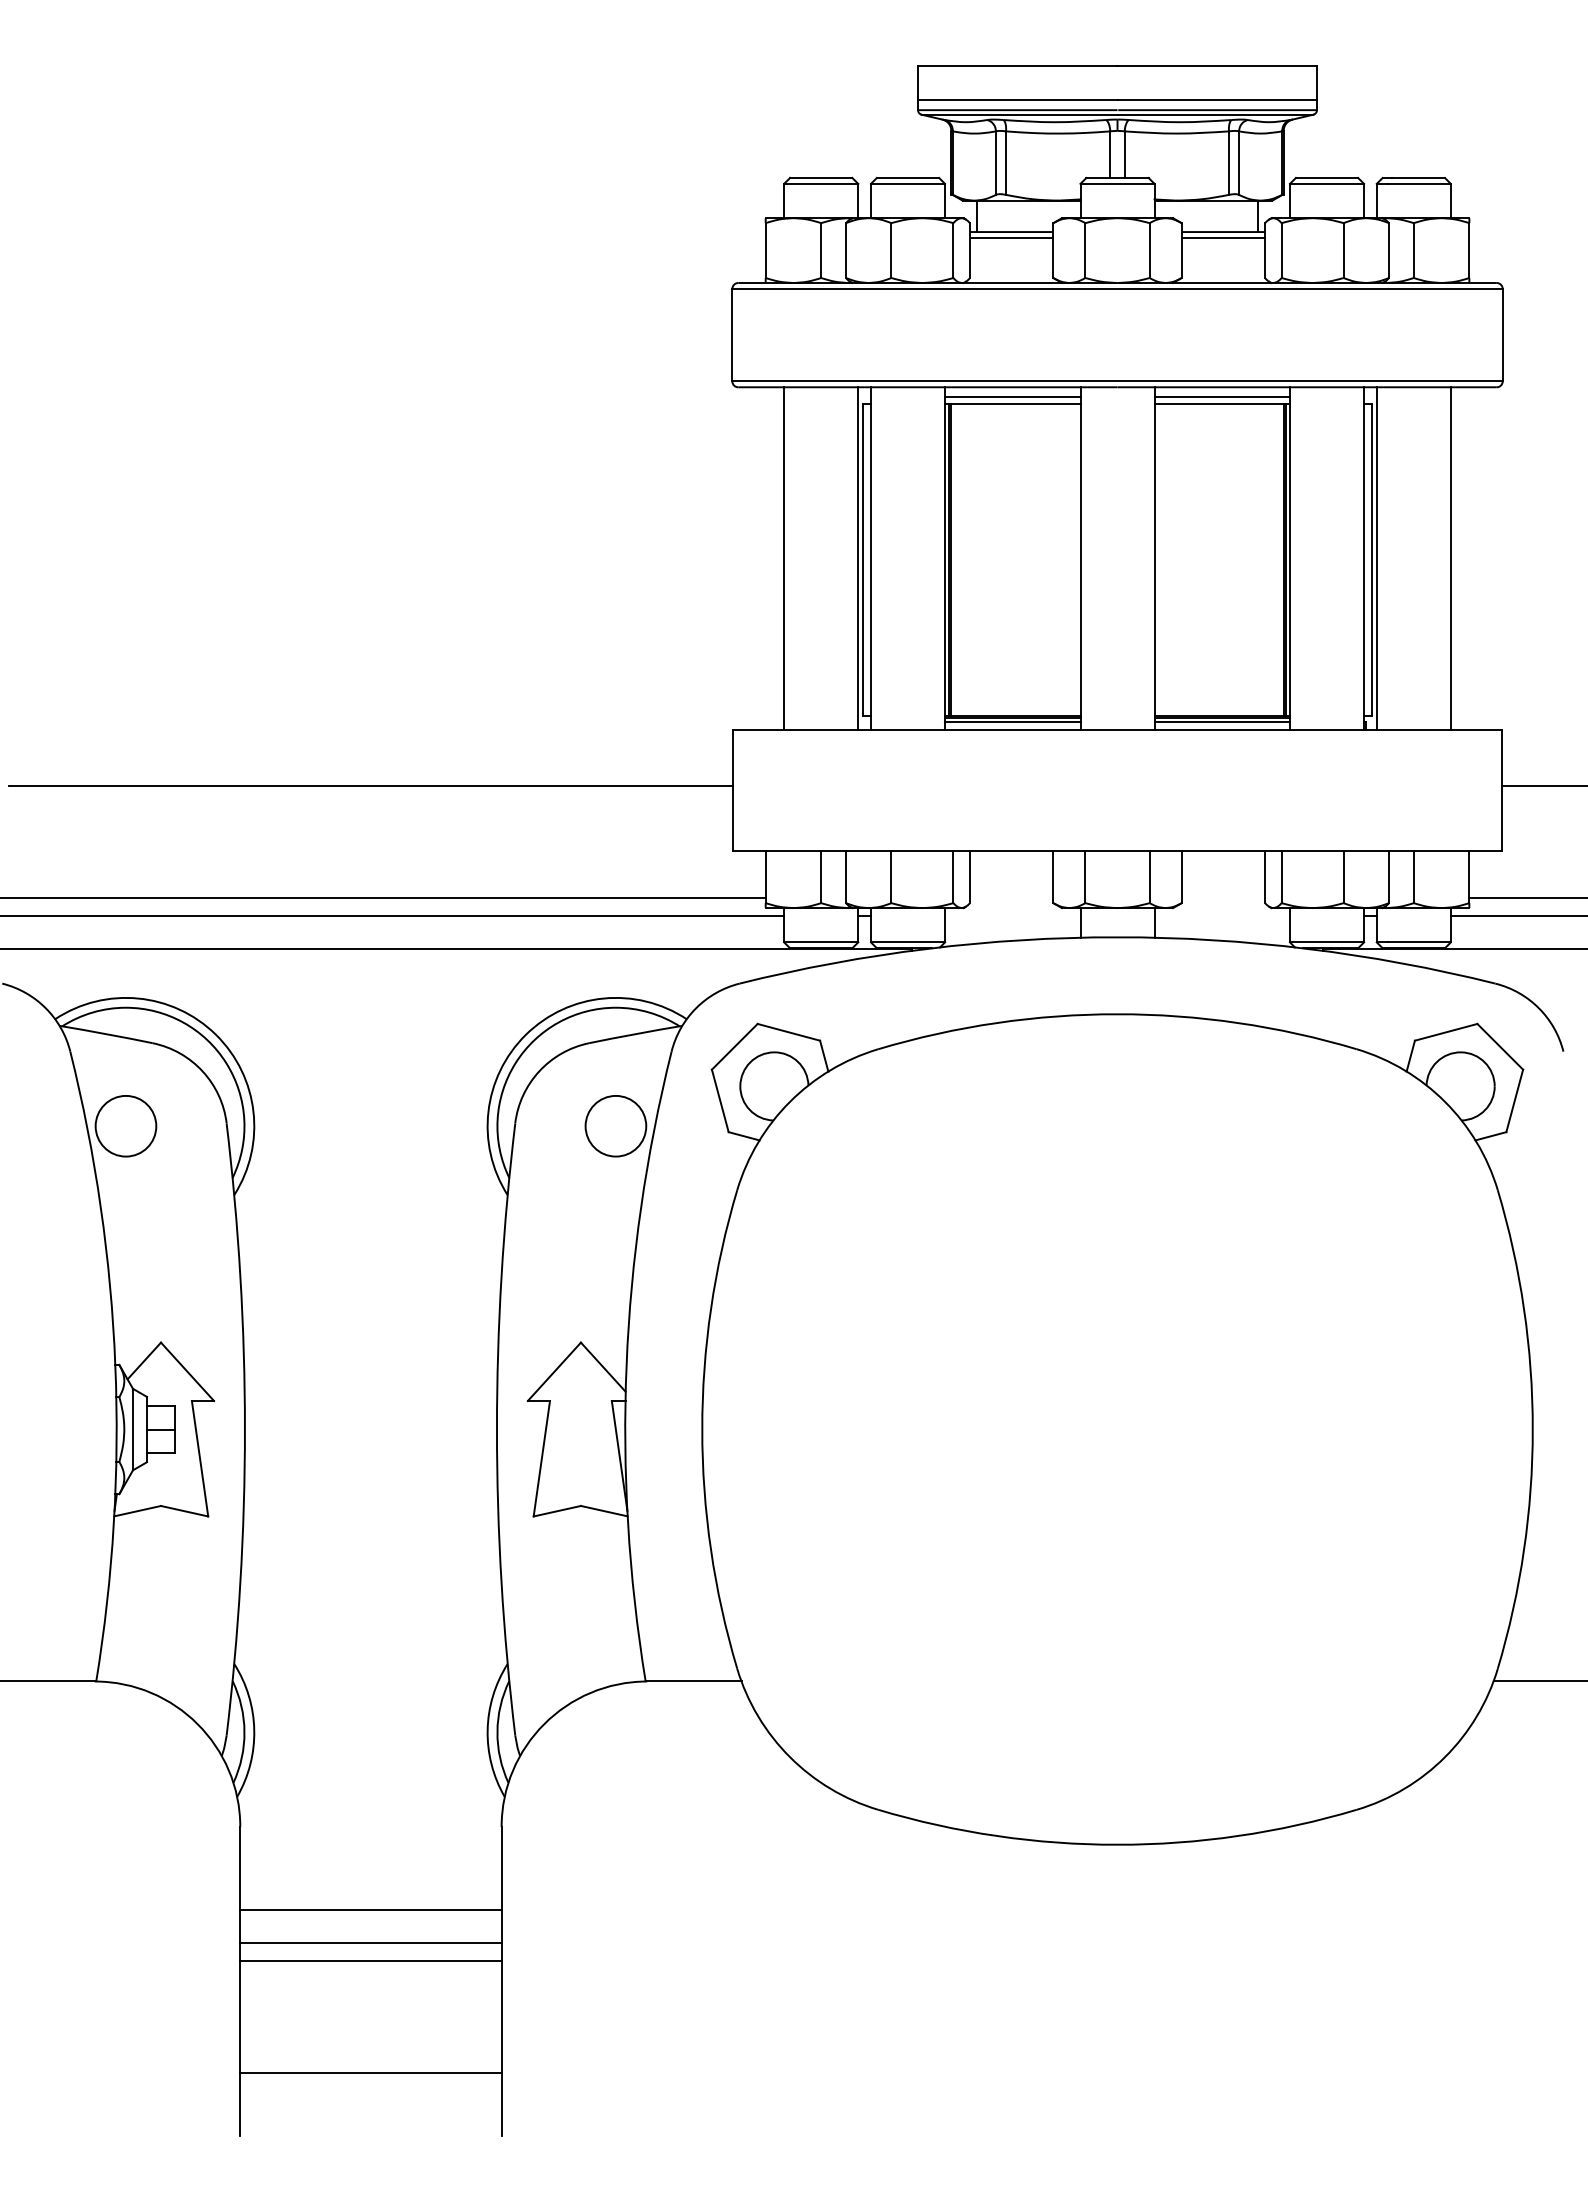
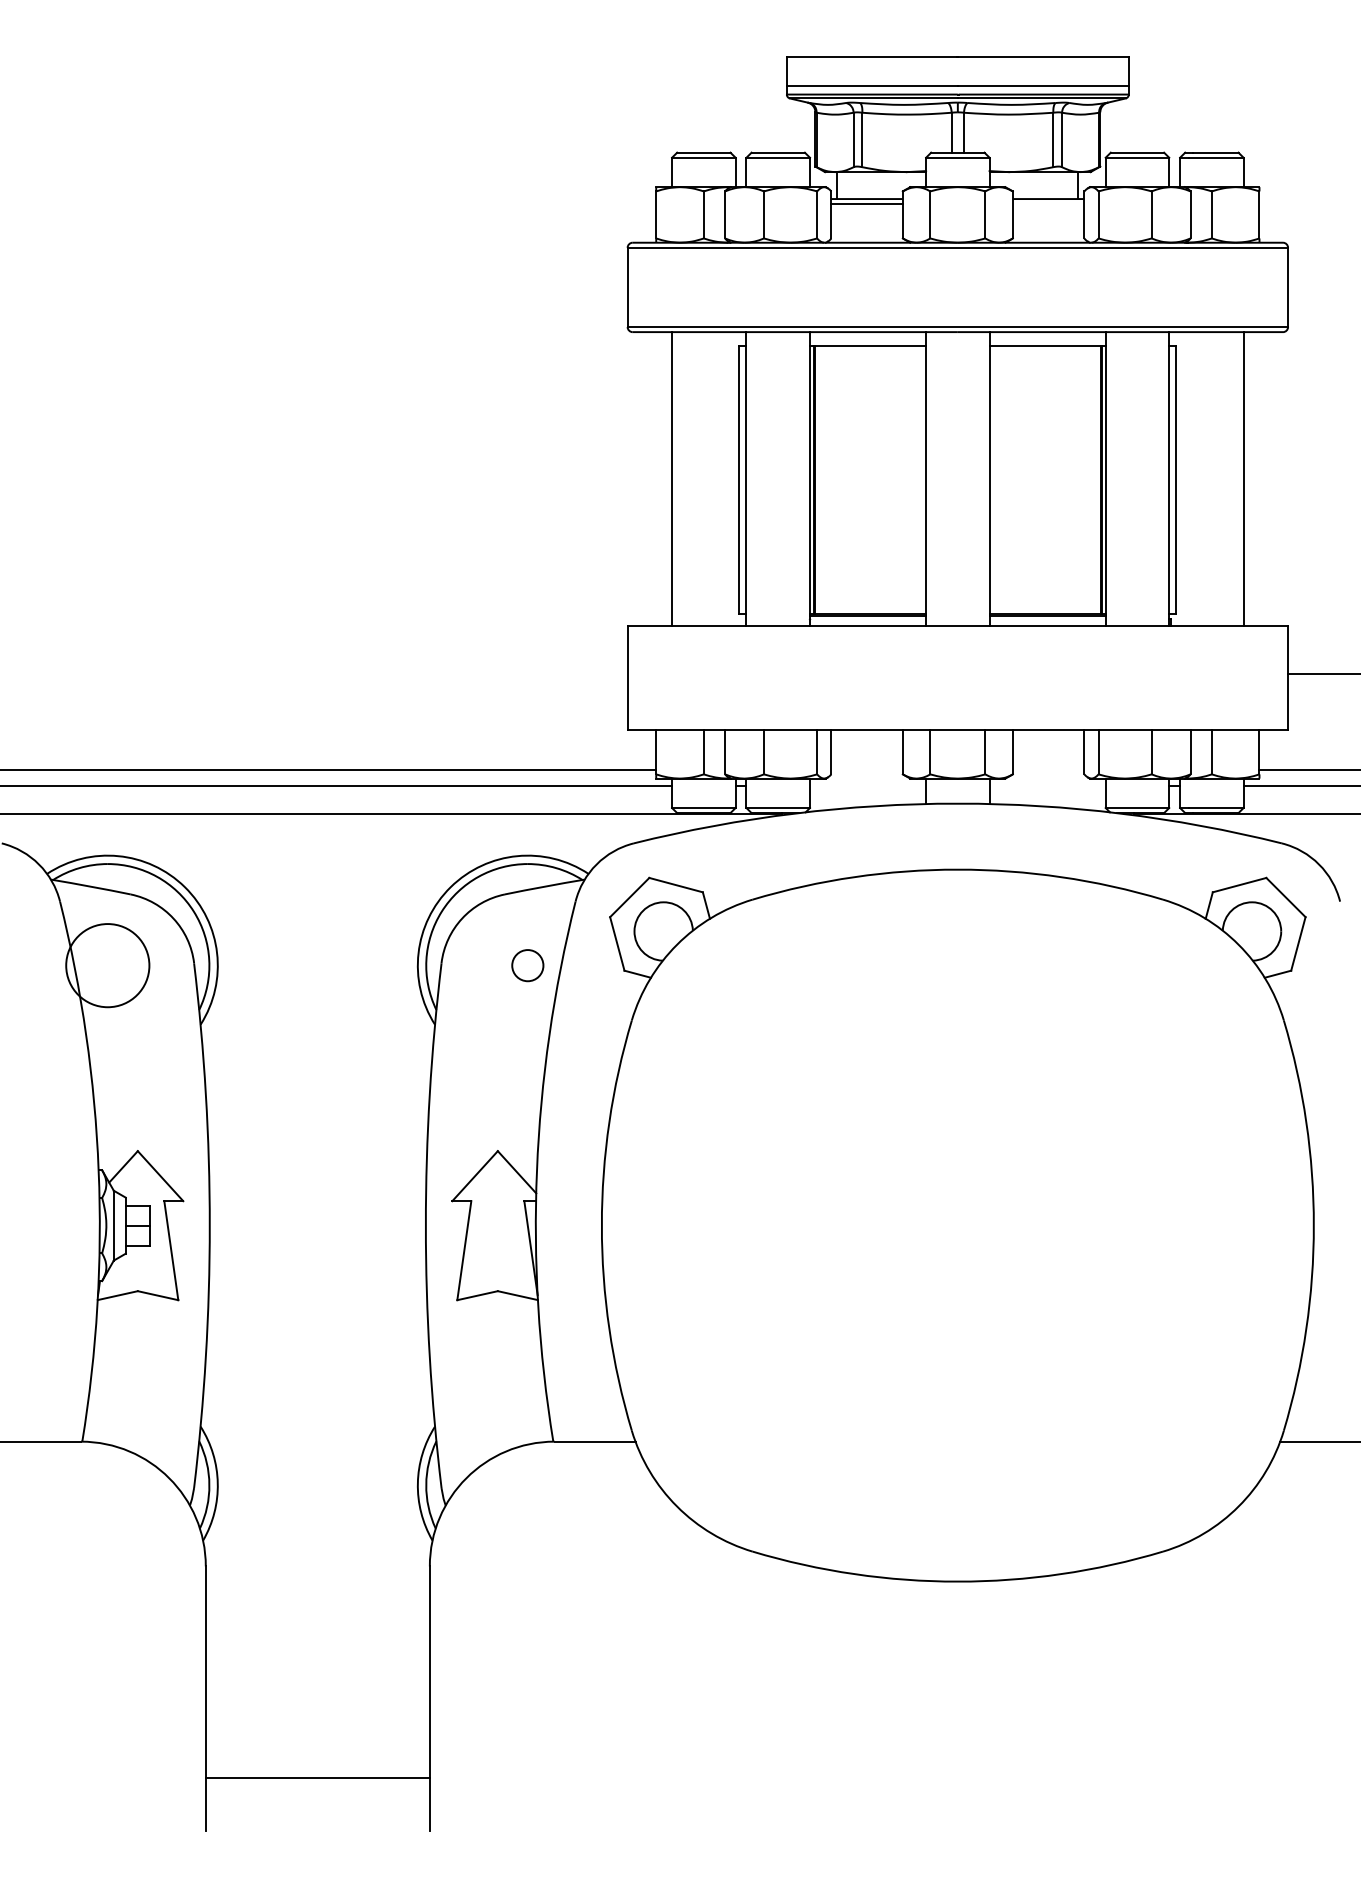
line: (1223, 237) -> (1048, 203), removed
line: (1012, 396) -> (867, 340), removed
line: (1221, 396) -> (1046, 340), removed
line: (858, 558) -> (735, 478), removed
line: (1376, 558) -> (1179, 478), removed
line: (1012, 722) -> (867, 619), removed
line: (1221, 722) -> (1046, 619), removed
line: (370, 785) -> (317, 673), removed
circle: (125, 1125) -> (107, 965), size x1.6
circle: (615, 1125) -> (527, 965), size x0.6
line: (370, 1909) -> (317, 1637), removed
line: (370, 1942) -> (317, 1665), removed
line: (370, 1961) -> (317, 1681), removed

